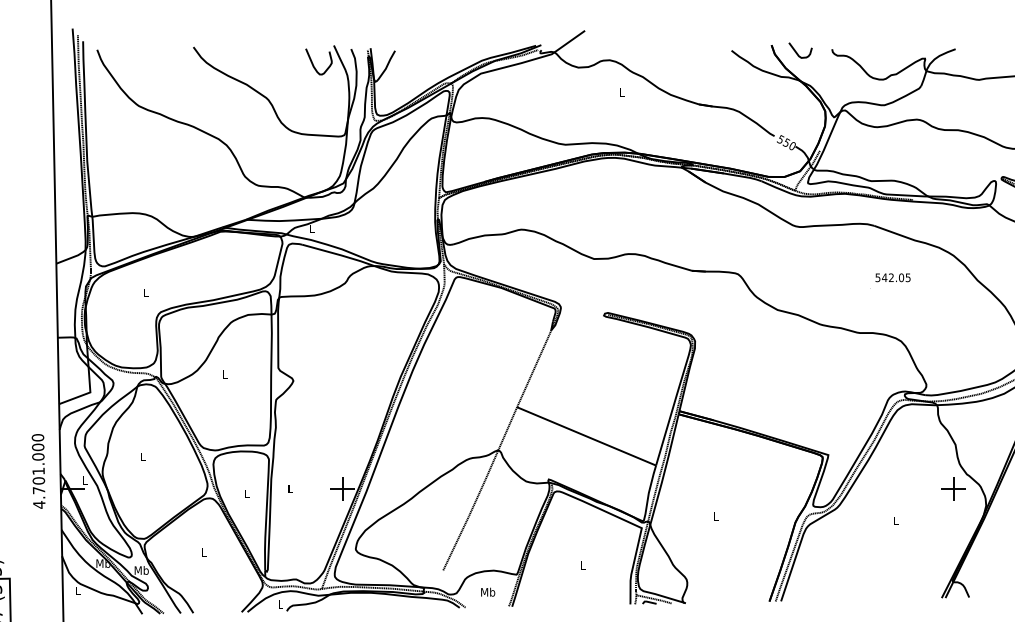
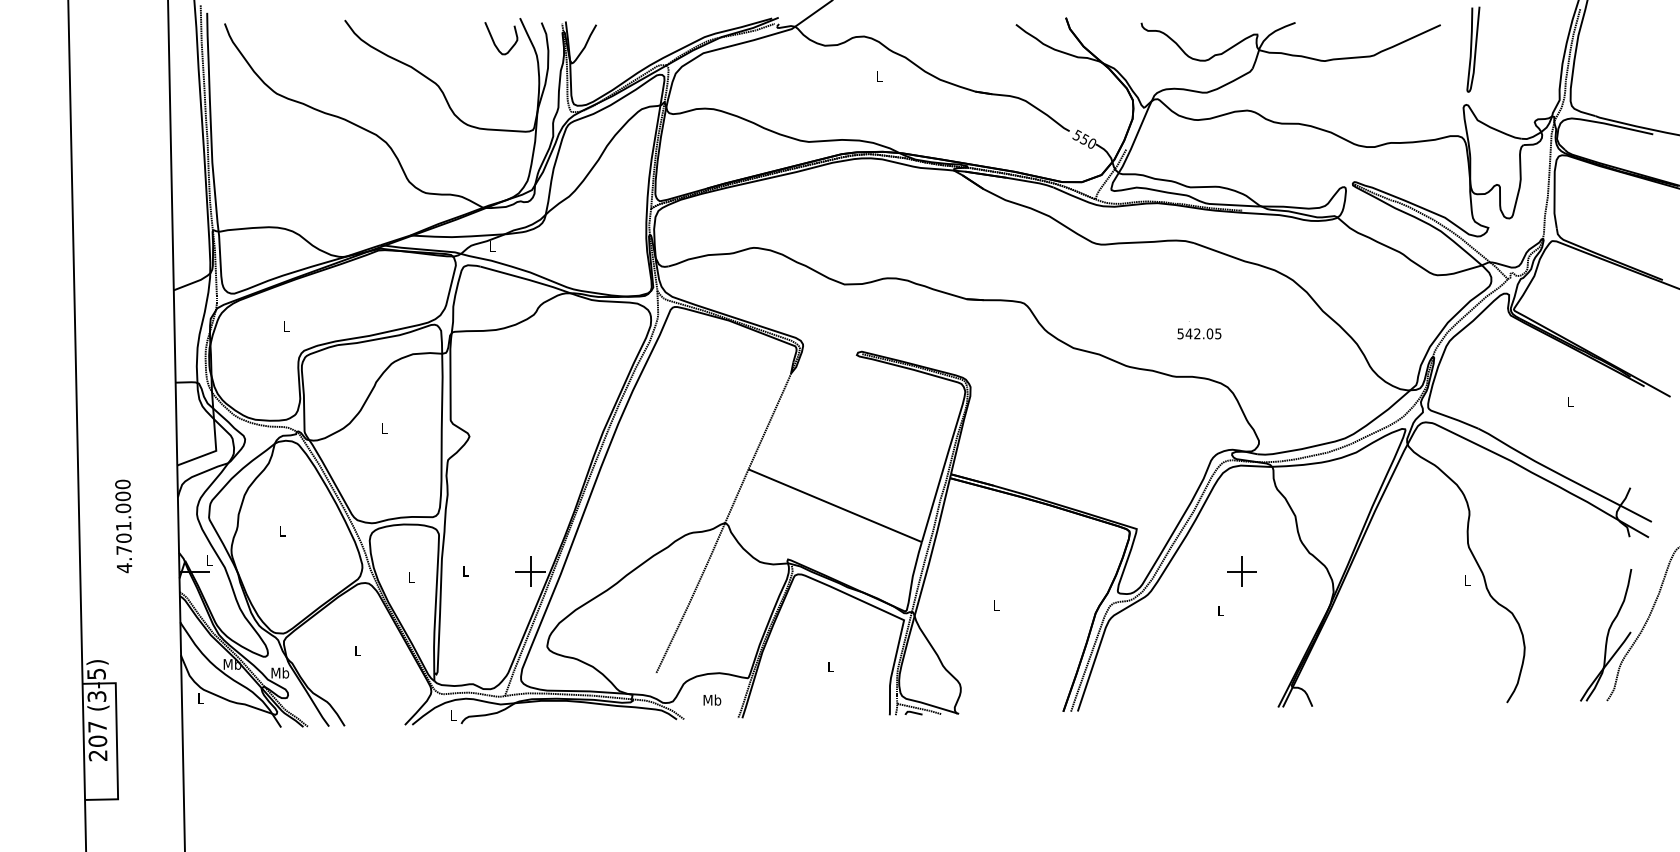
curve: (797, 52) -> (1098, 27), removed
text: (893, 277) -> (1199, 333), moved
text: (38, 471) -> (123, 526), moved
part: (953, 489) -> (1241, 571), moved

